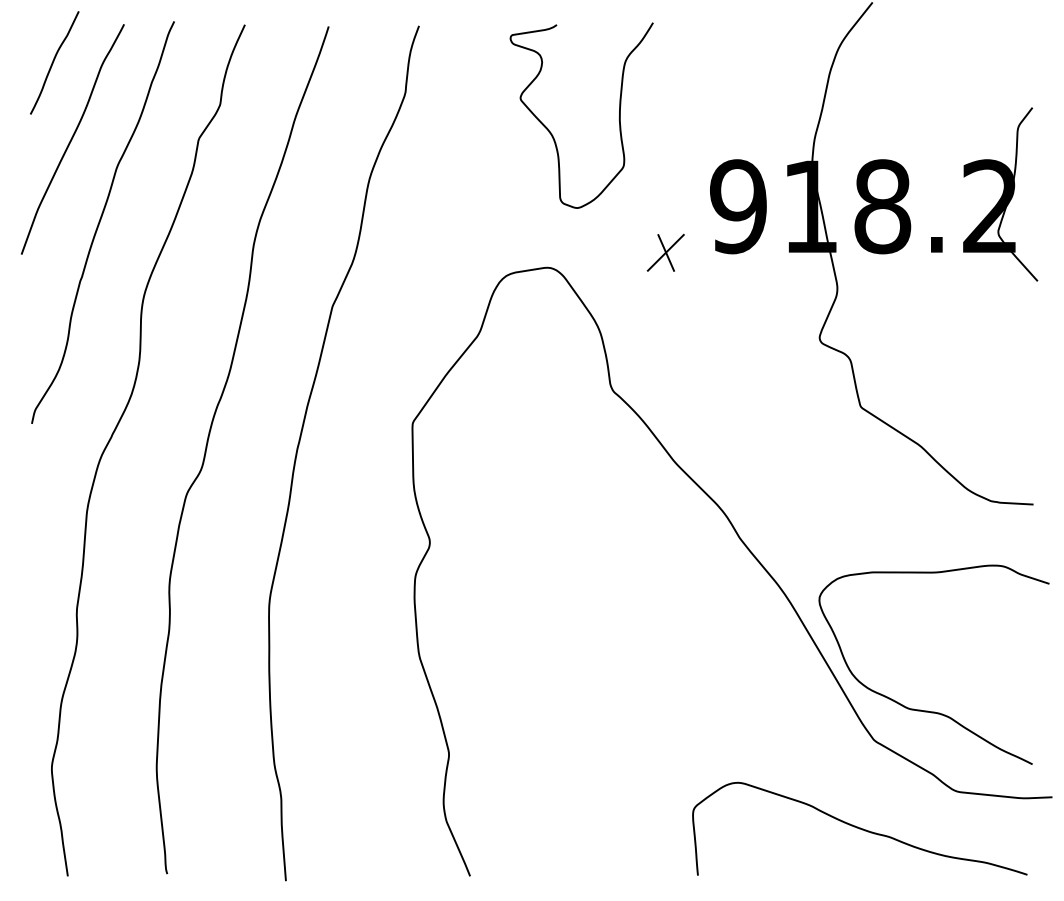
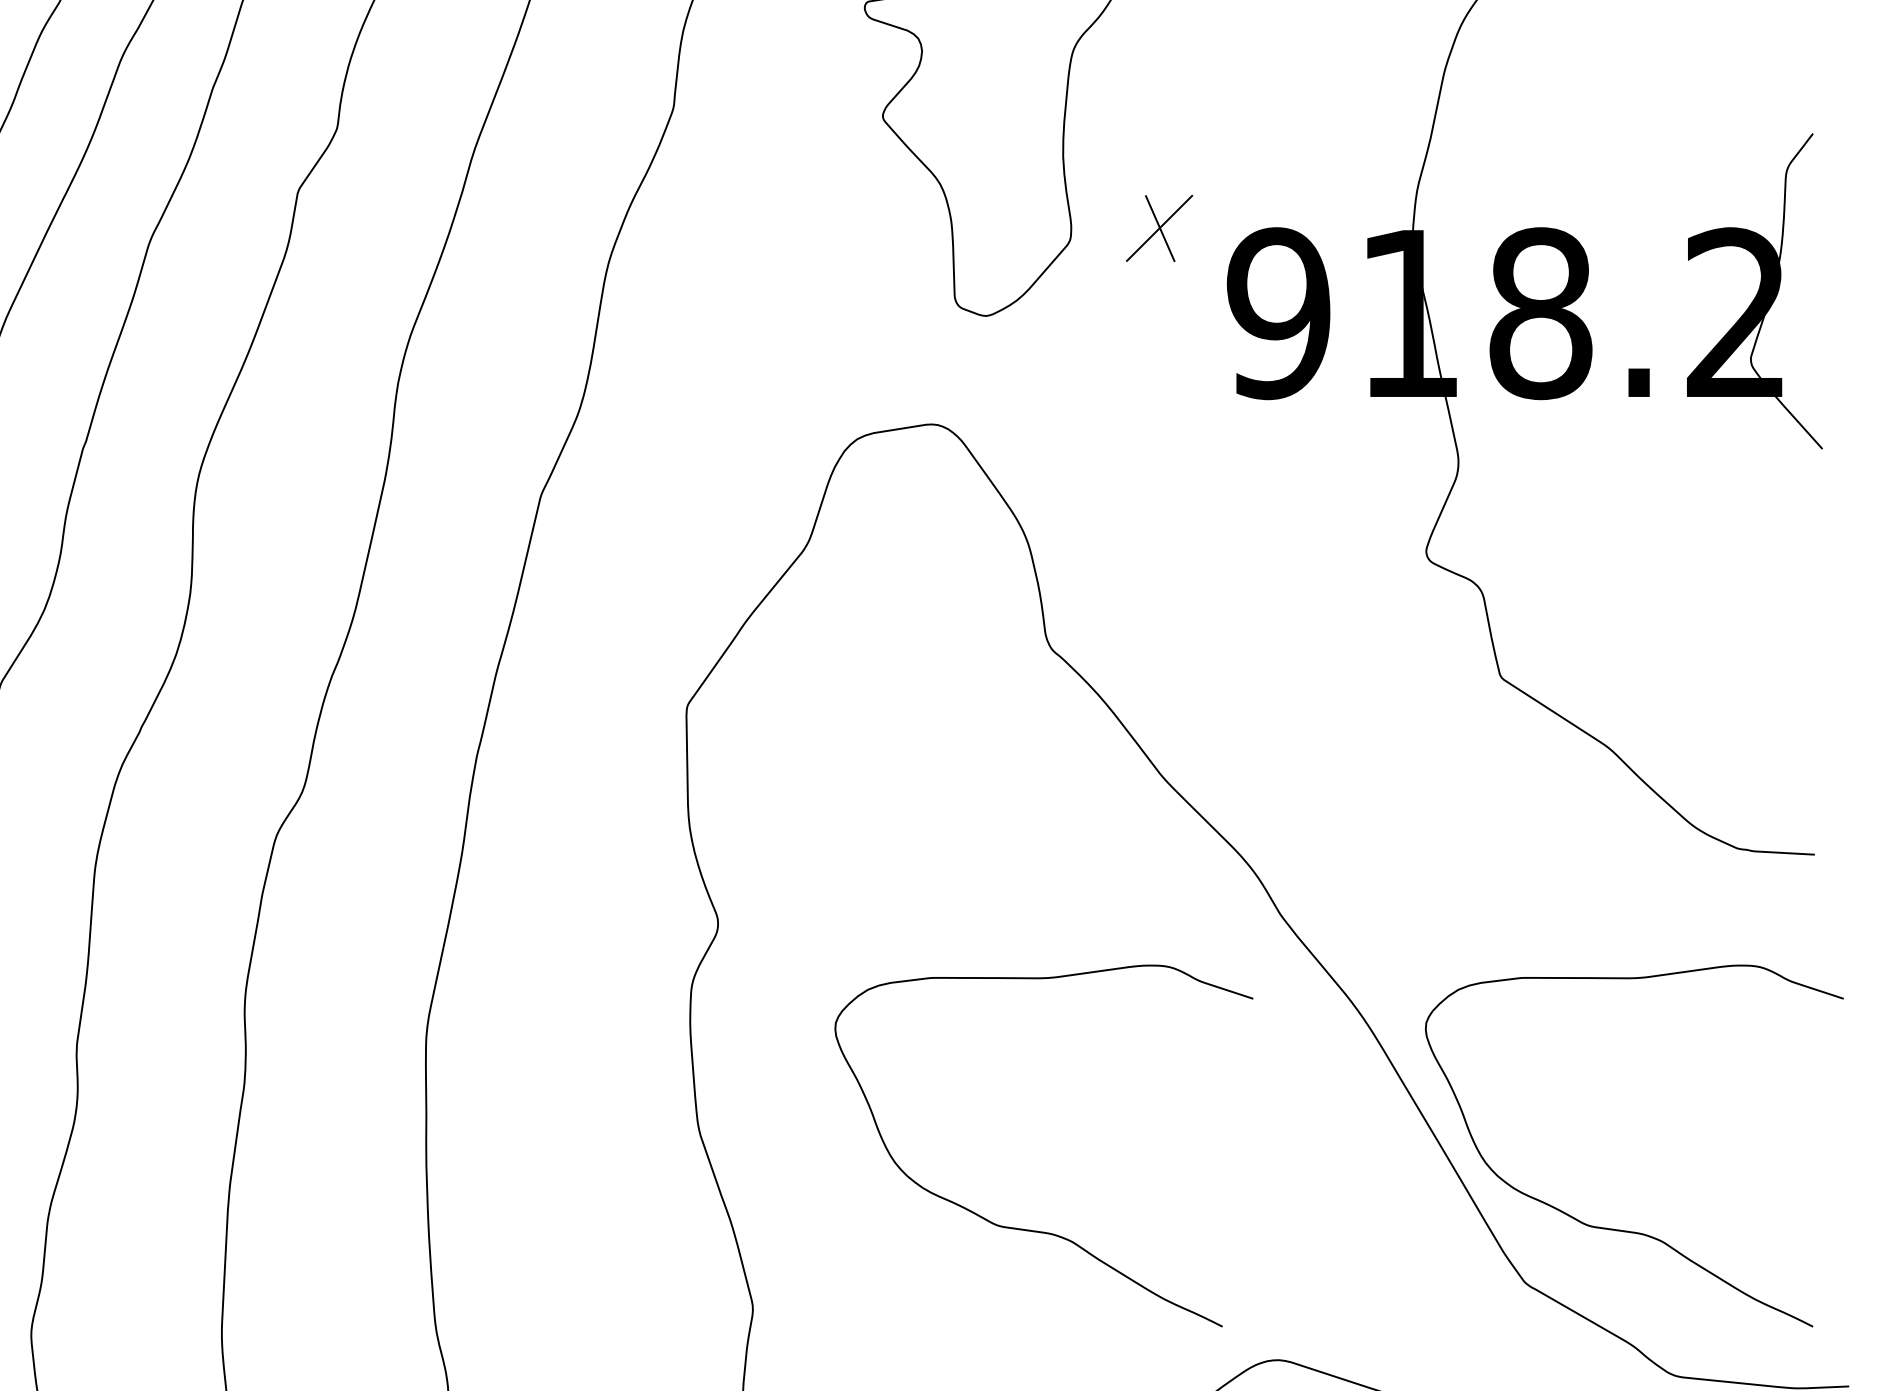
part: (665, 252) -> (1158, 227), moved
curve: (603, 710) -> (1033, 1228), added

